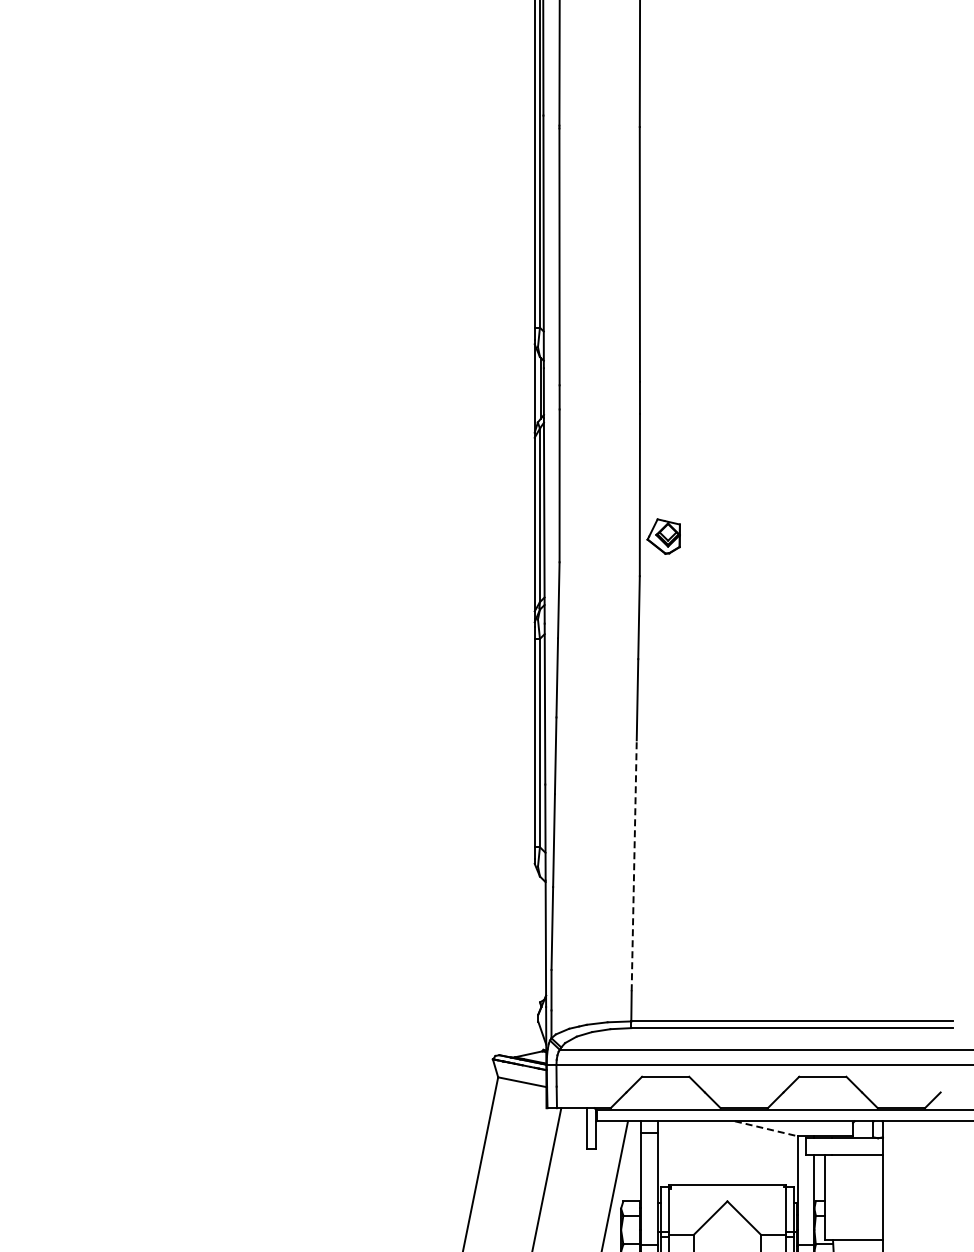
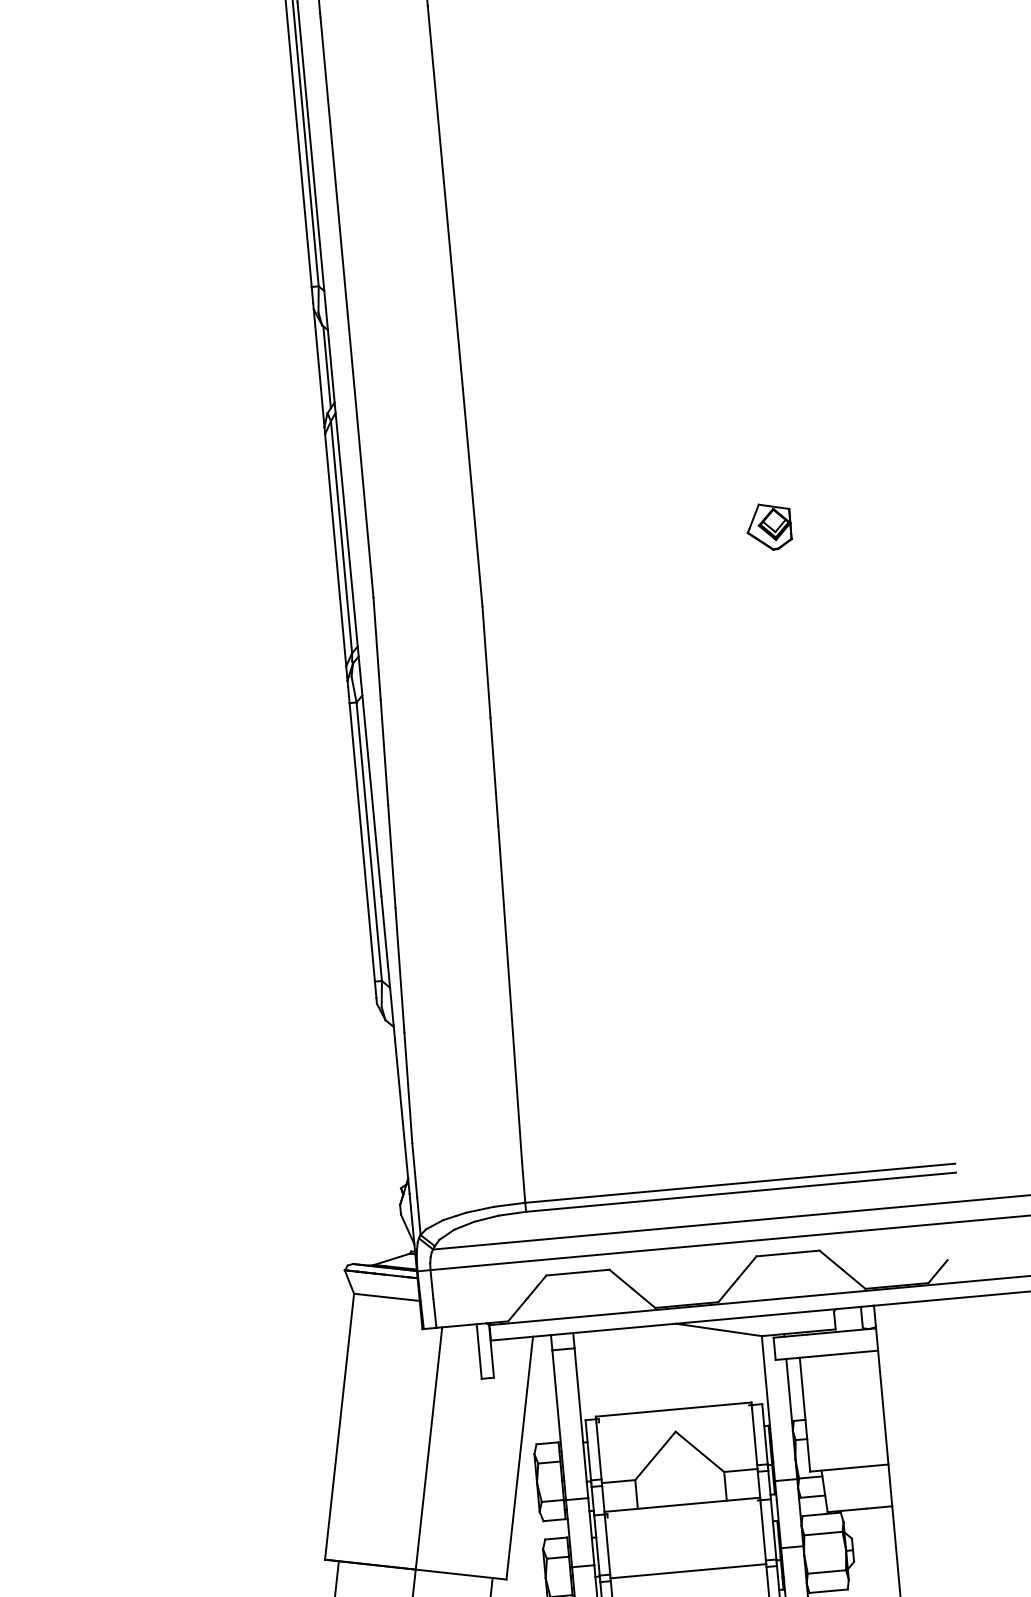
part: (663, 536) -> (768, 526), moved
line: (634, 865) -> (510, 993), dashed -> solid
line: (766, 1128) -> (719, 1329), dashed -> solid

